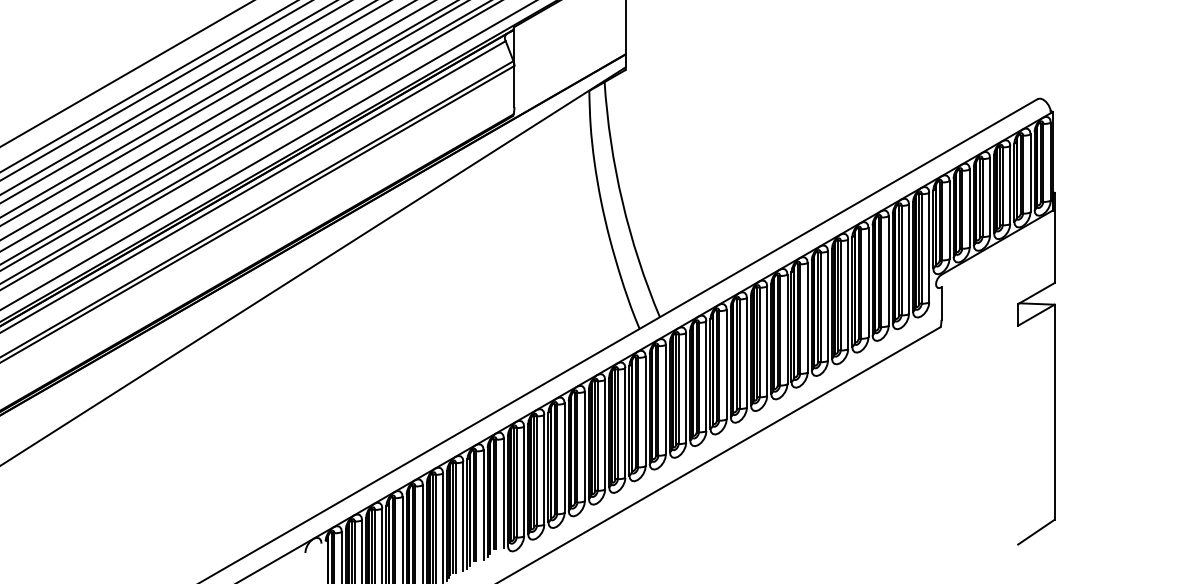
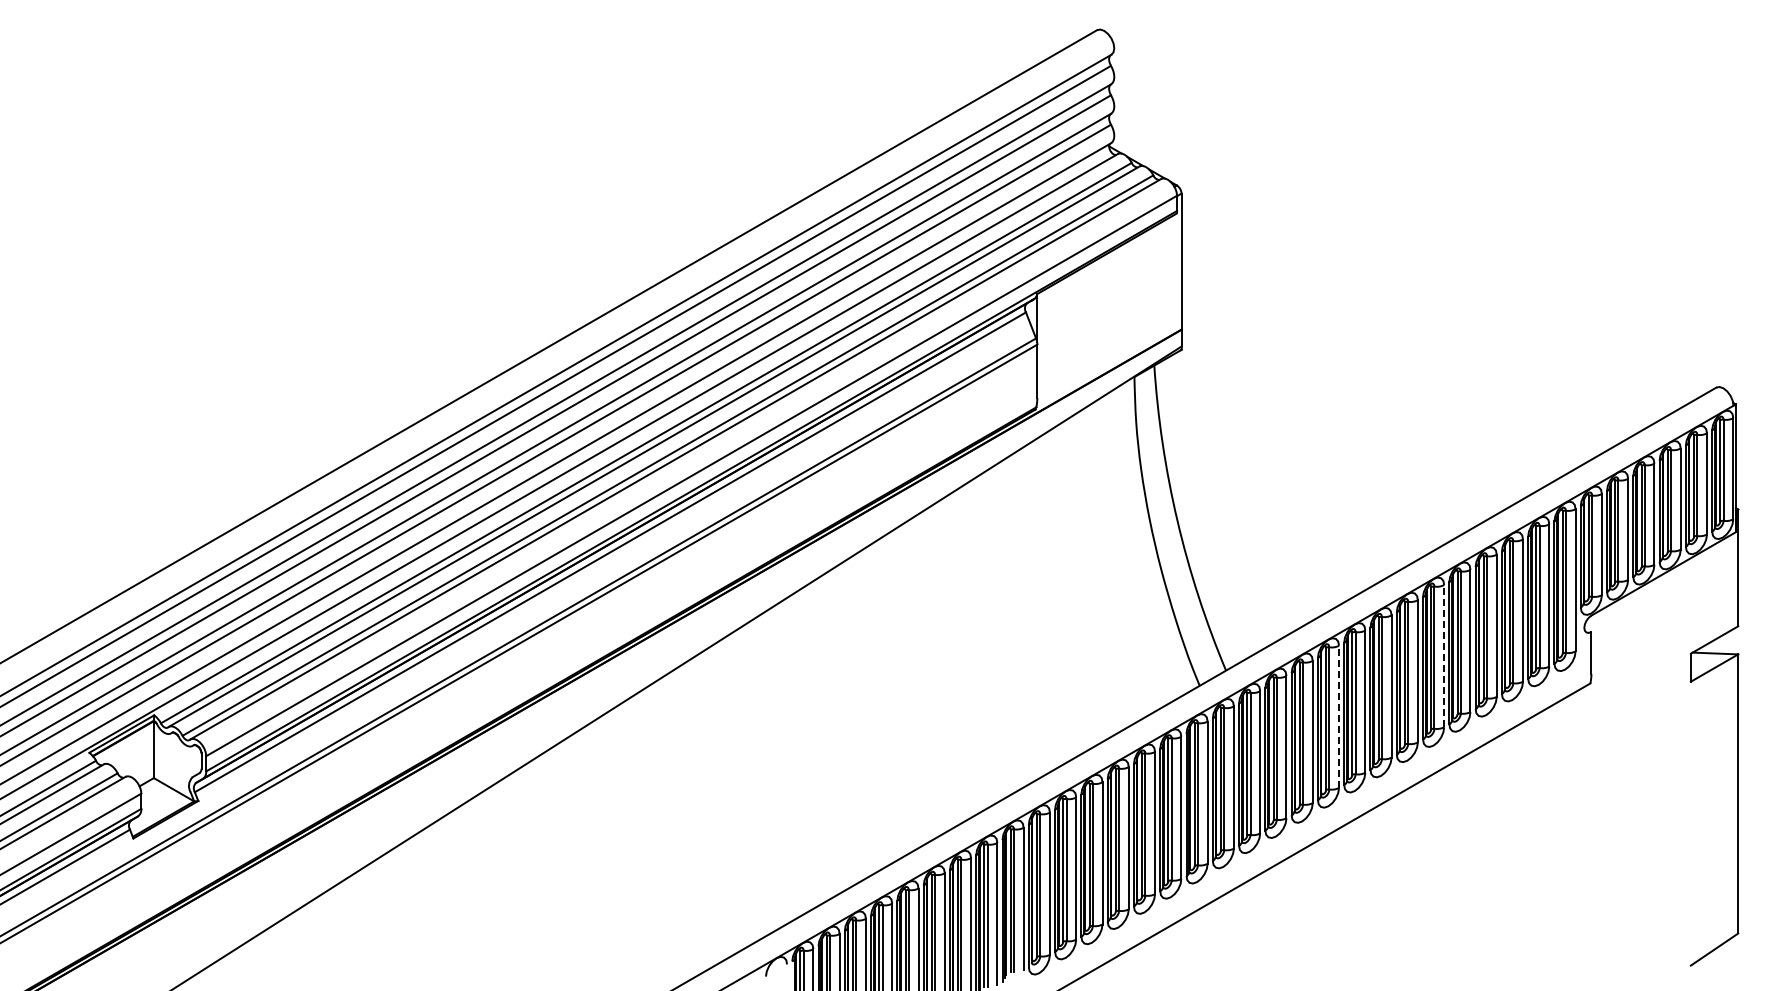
line: (828, 305) -> (1444, 655), solid -> dashed
line: (747, 352) -> (1339, 716), solid -> dashed

